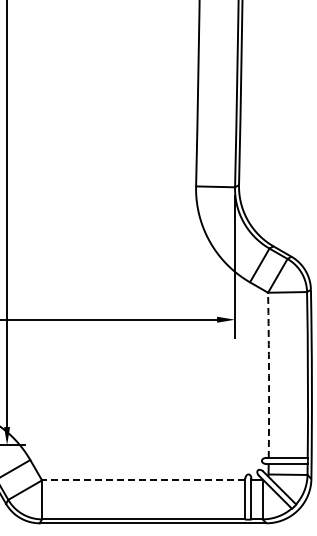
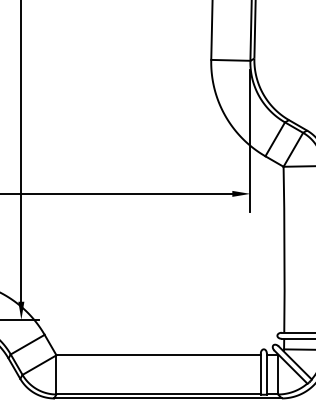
arc: (269, 375) -> (285, 249), dashed -> solid
line: (143, 480) -> (158, 355), dashed -> solid

